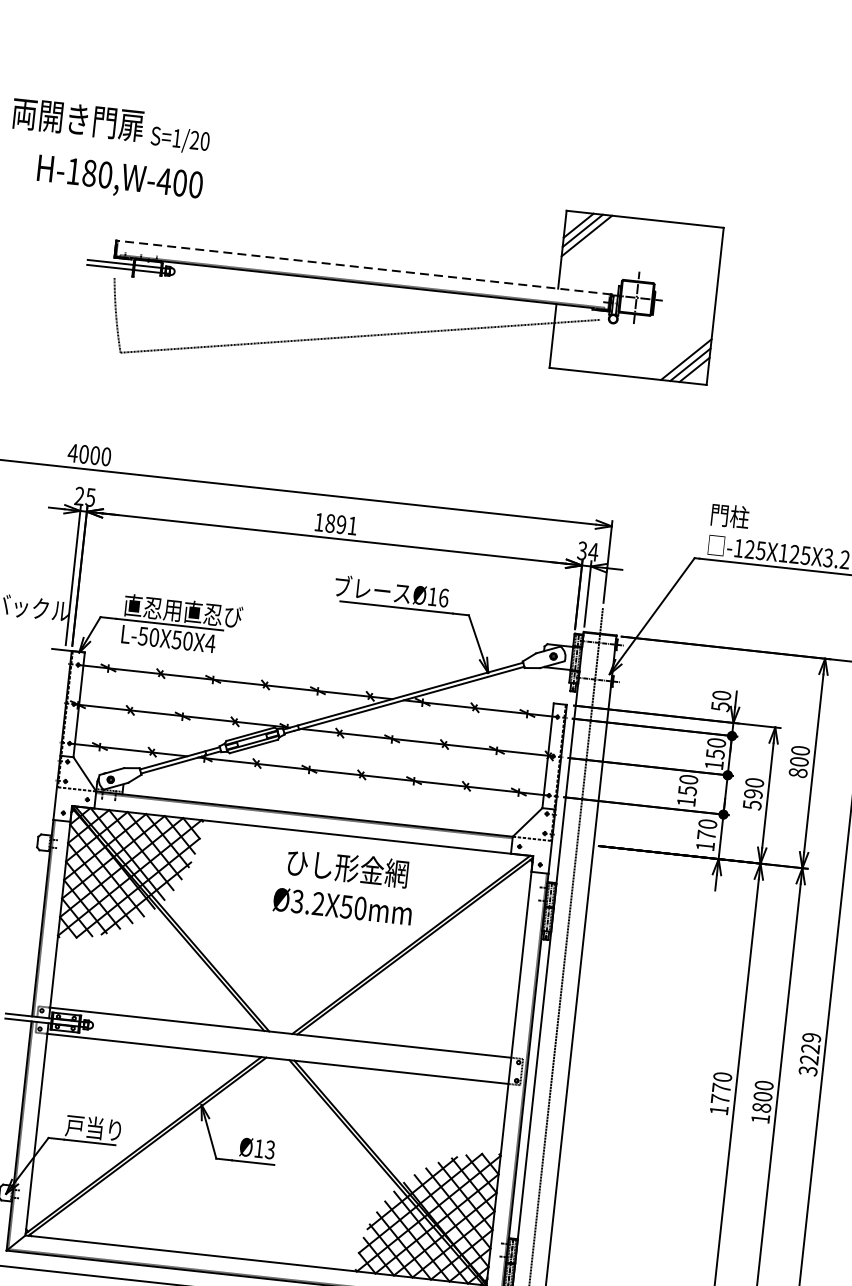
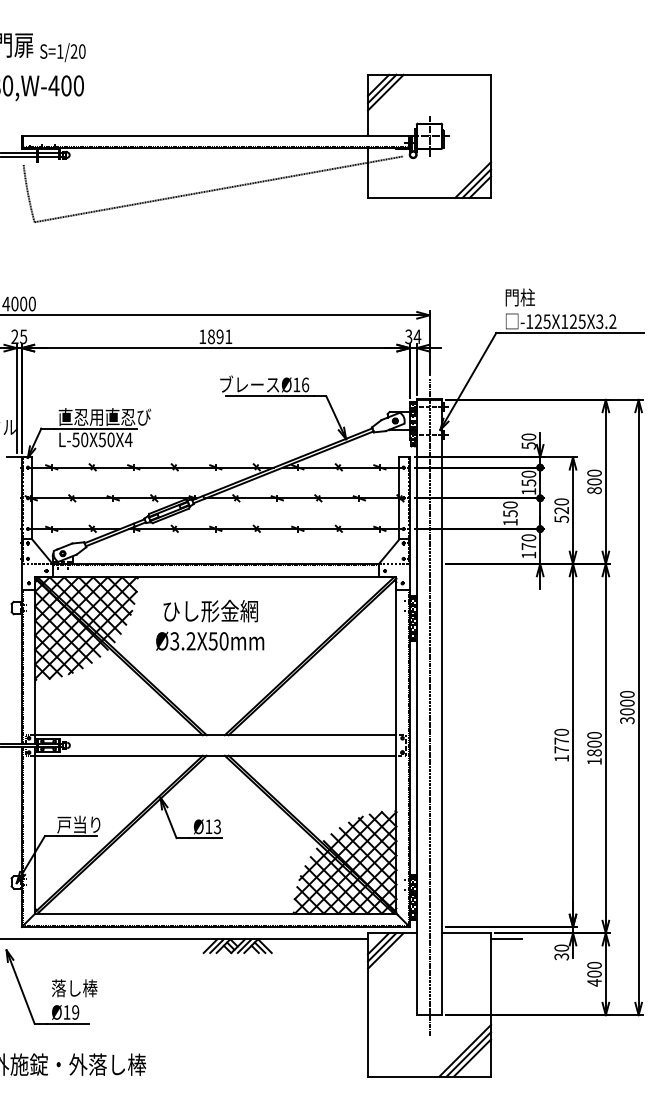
line: (363, 267) -> (215, 135), dashed -> solid
text: (754, 793) -> (562, 510), 590 -> 520
text: (345, 885) -> (210, 624), moved
text: (810, 1049) -> (627, 703), 3229 -> 3000

